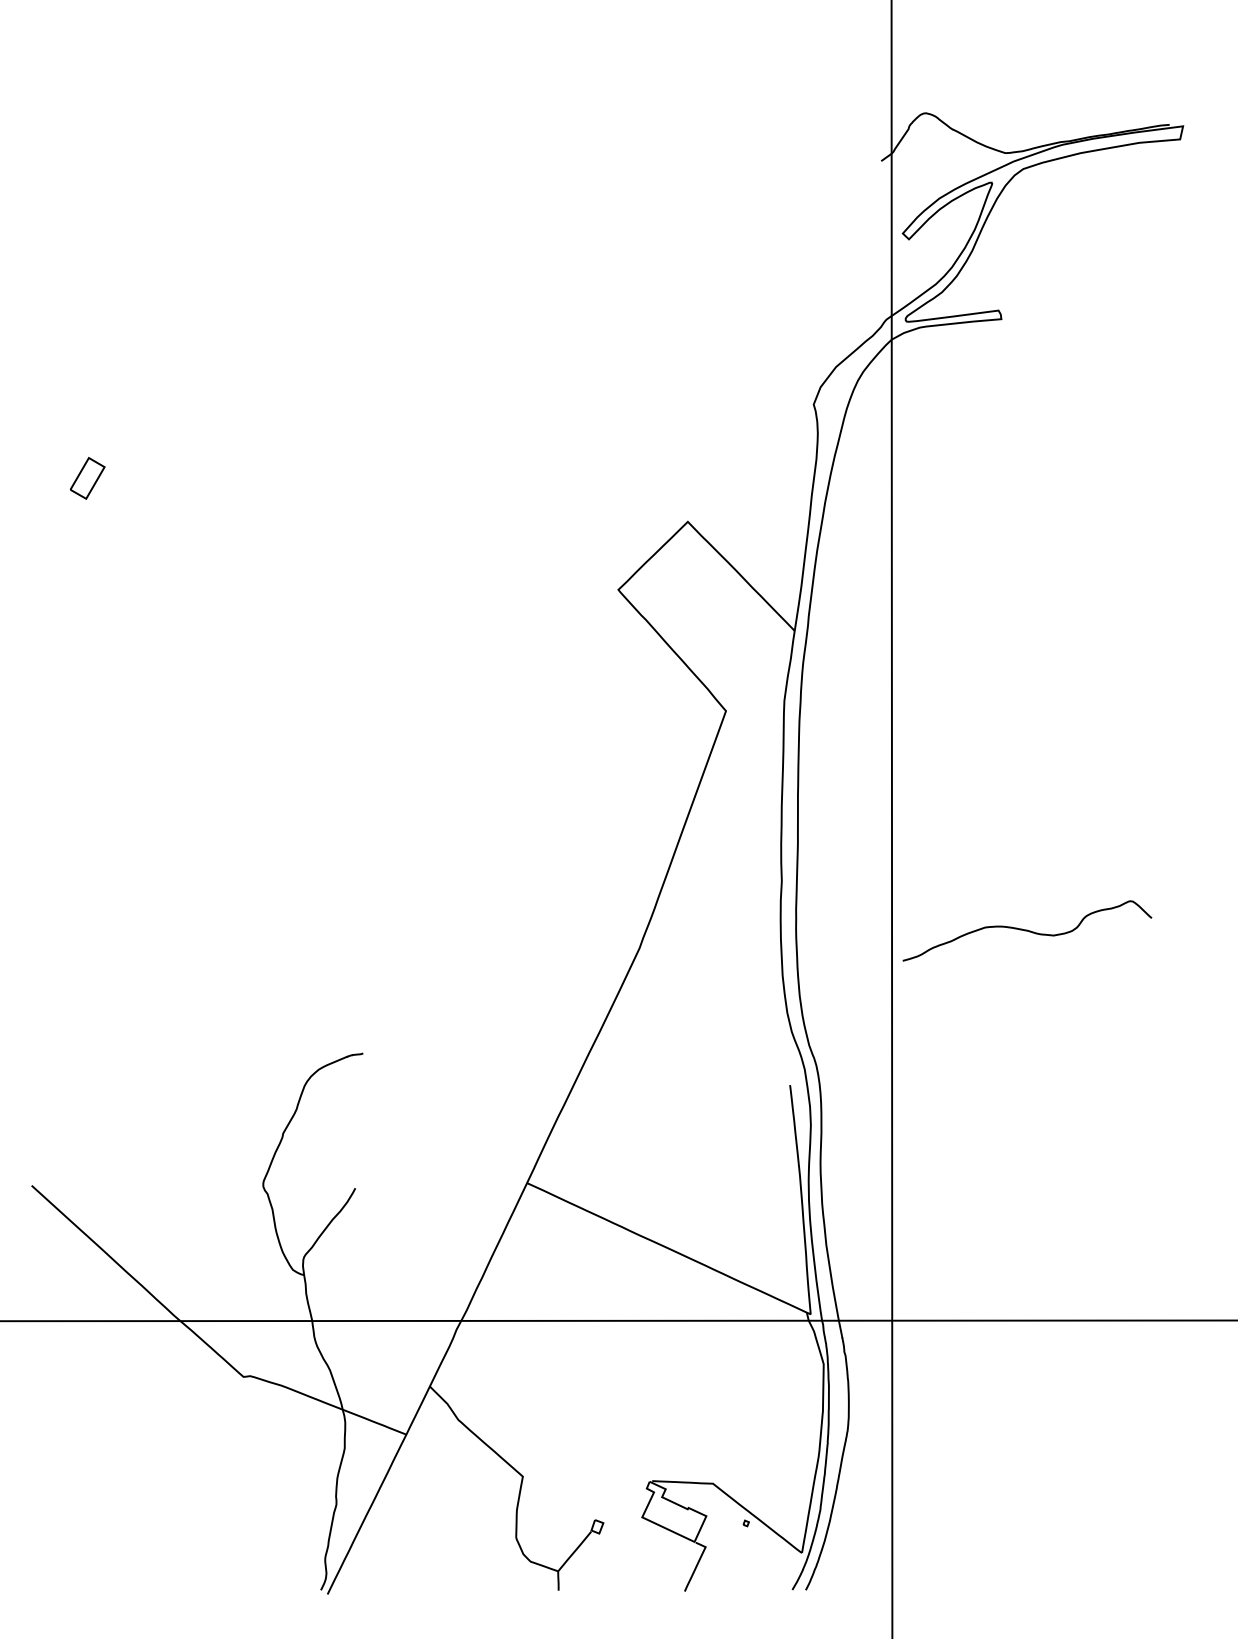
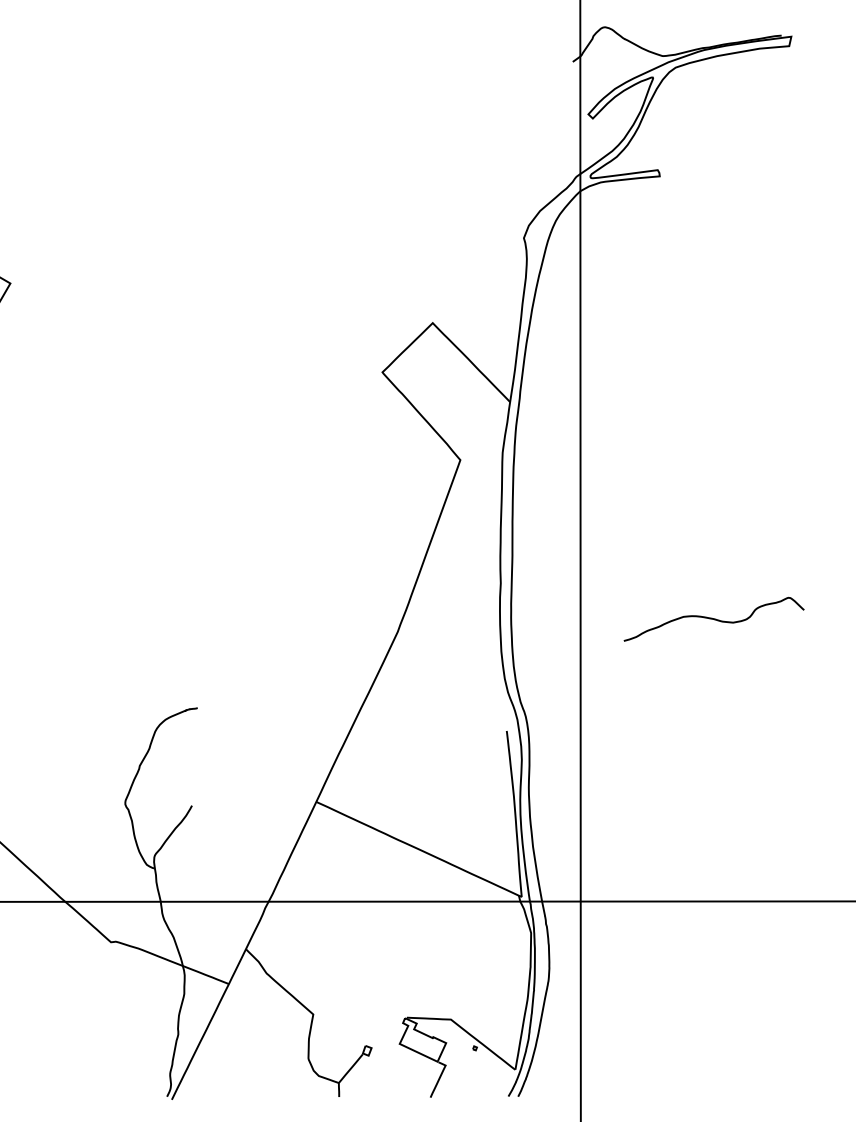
curve: (1027, 930) -> (714, 619), moved

